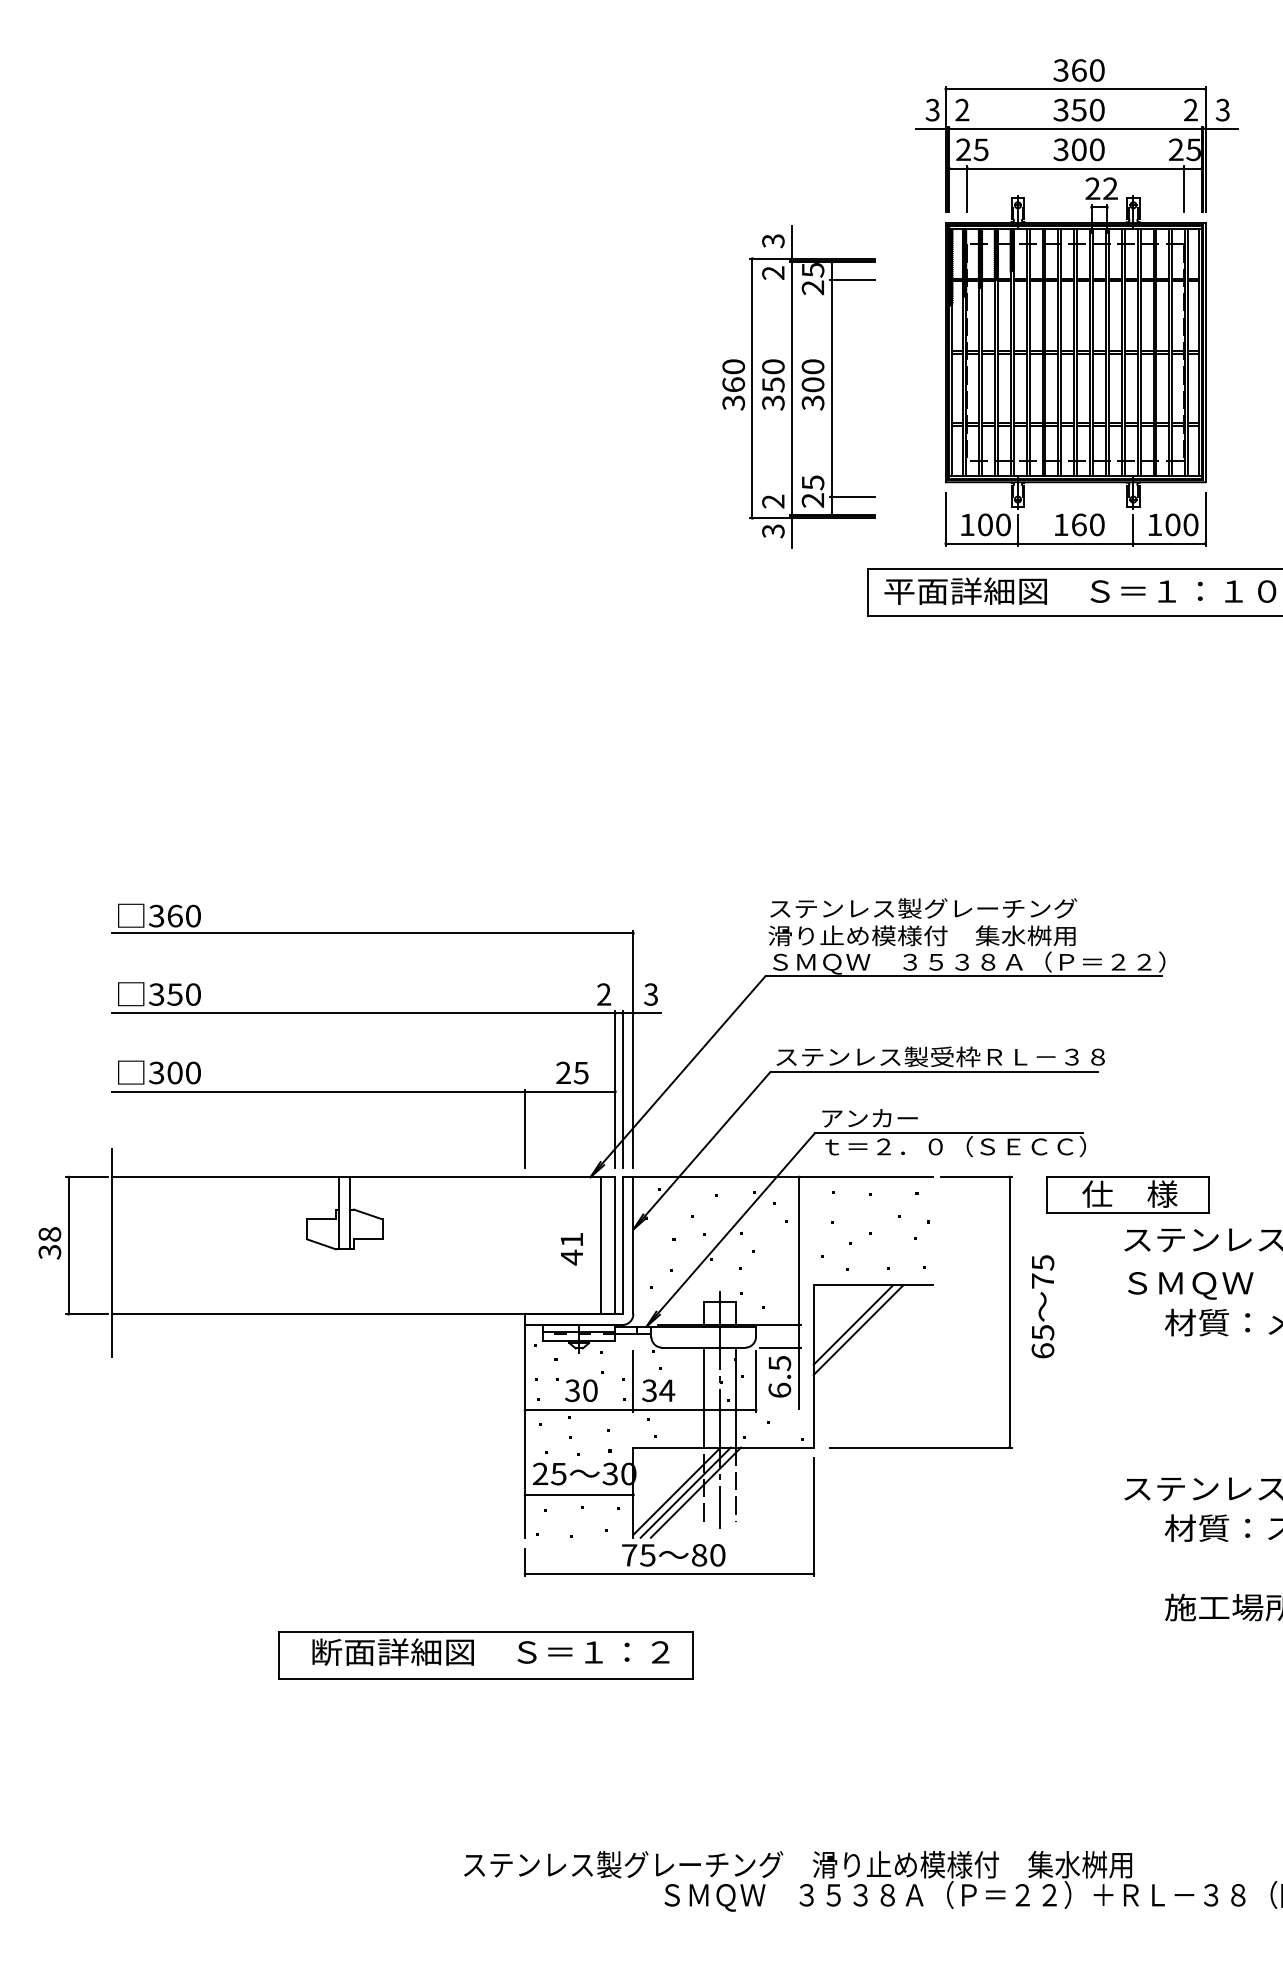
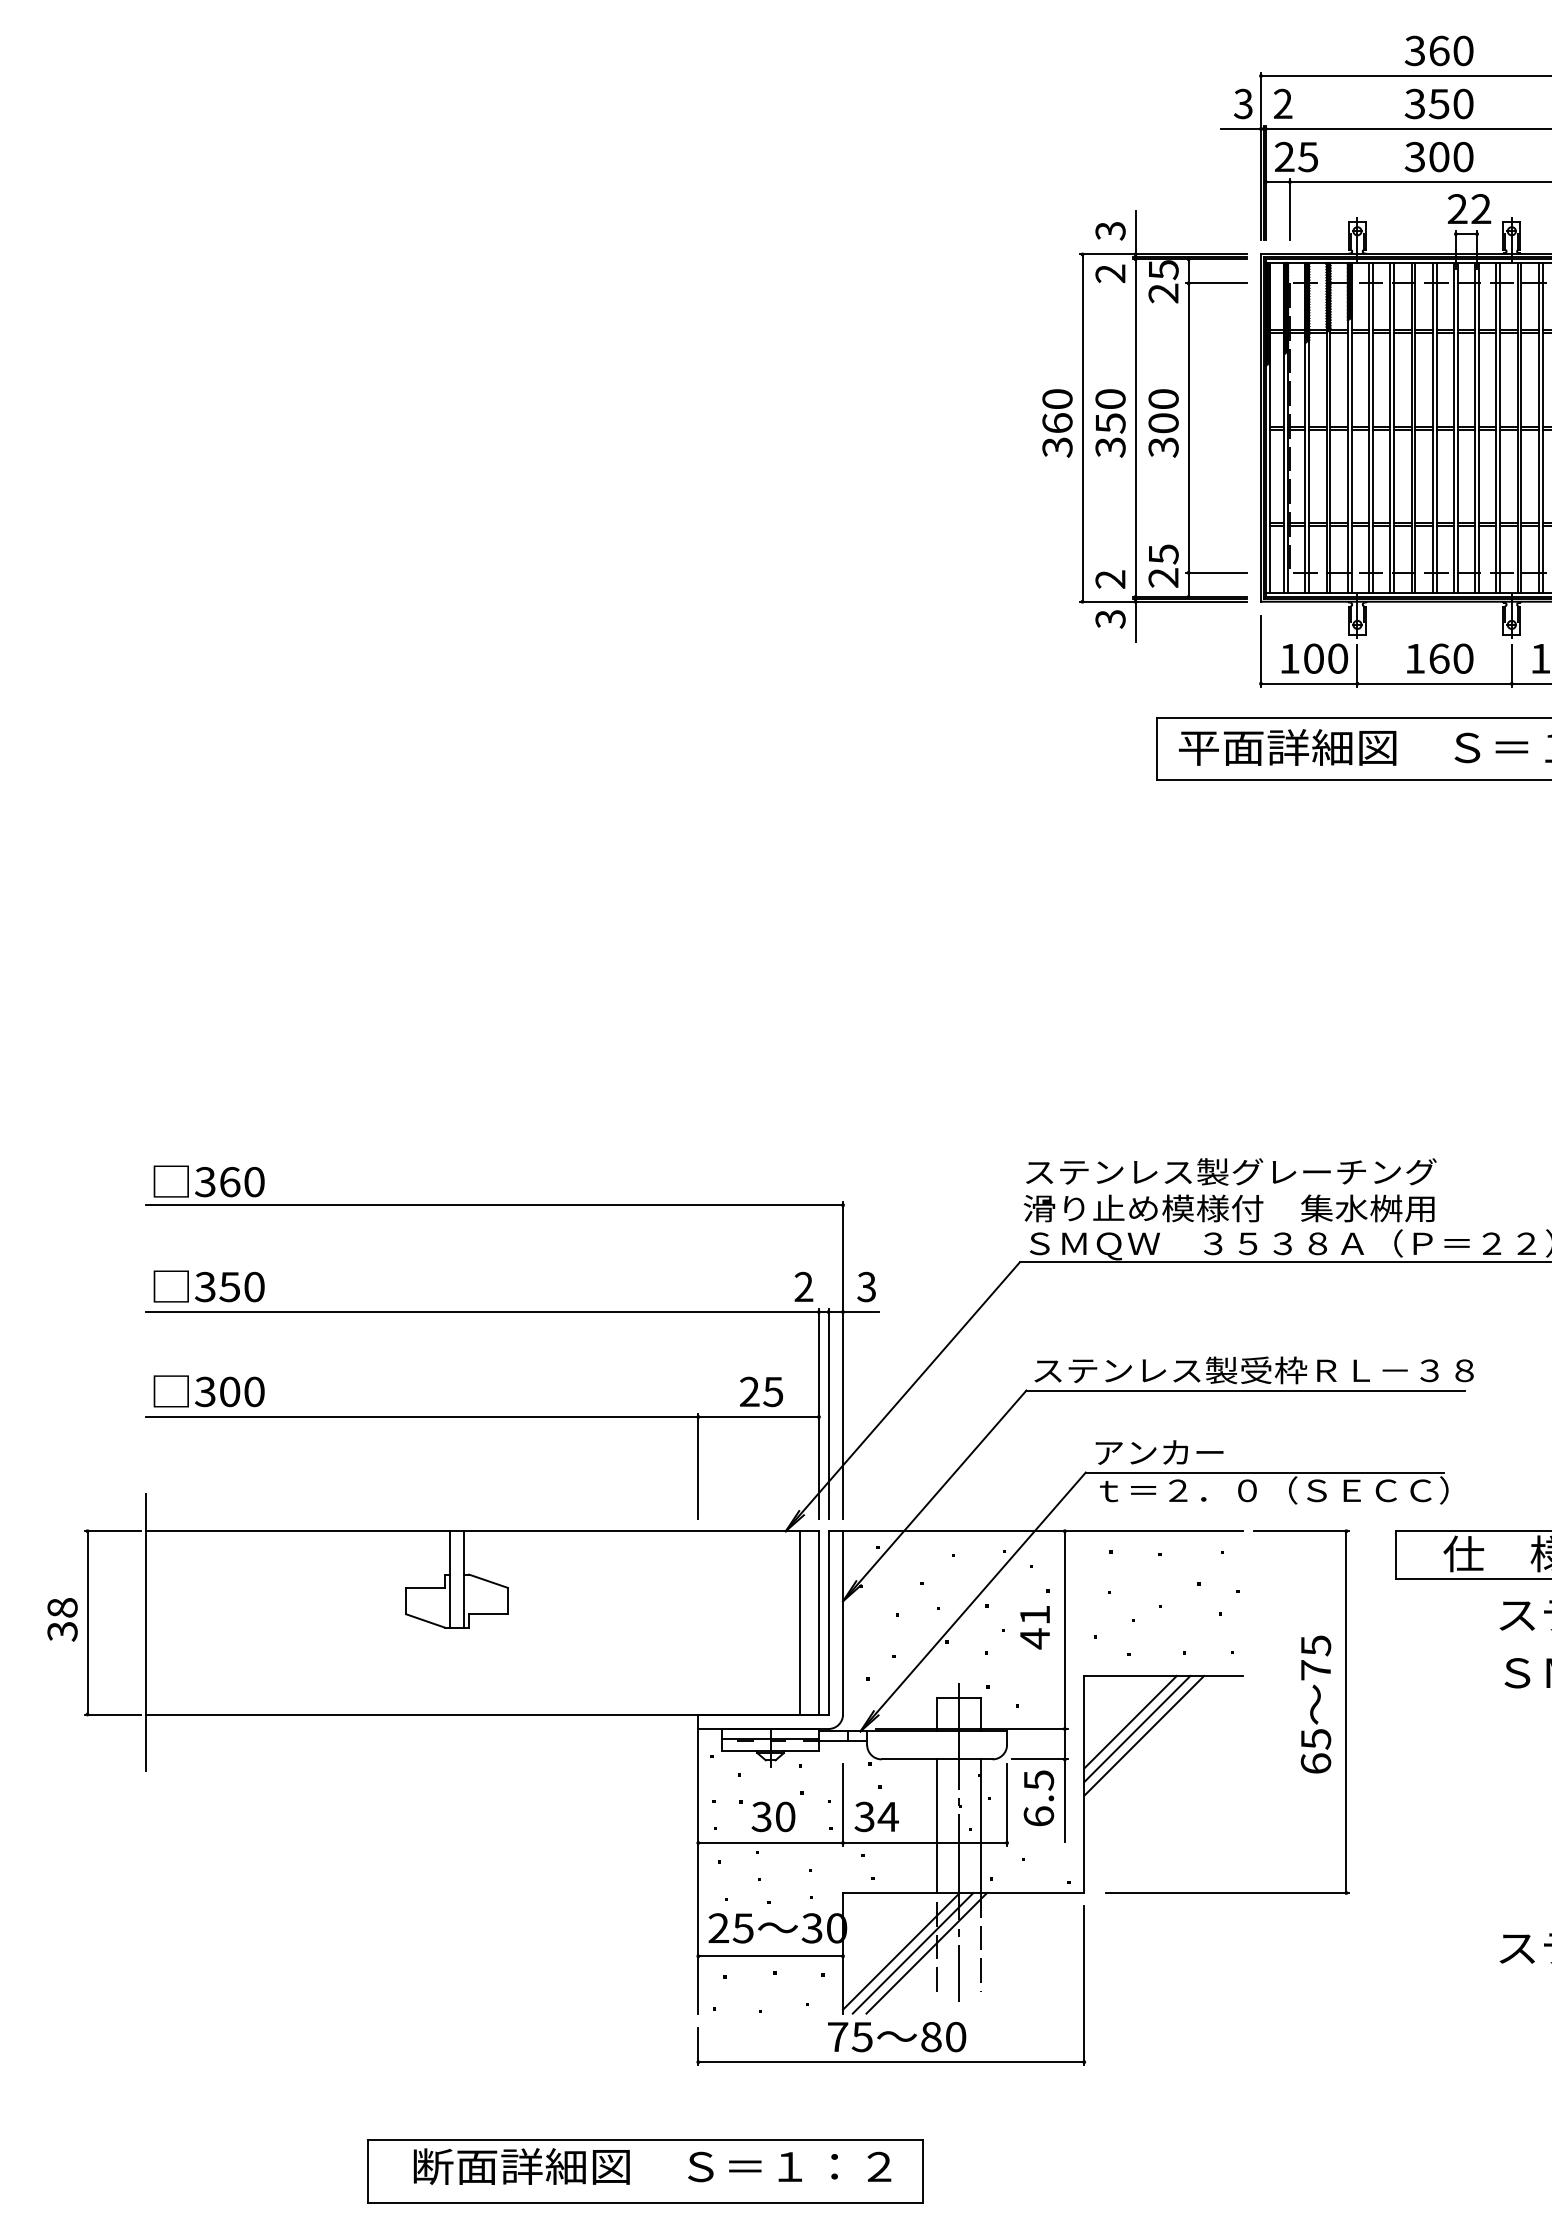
part: (798, 386) -> (1144, 425), moved
text: (571, 1249) -> (1034, 1628), moved
text: (1042, 1306) -> (1315, 1704), moved
line: (847, 1319) -> (1129, 1721), added

